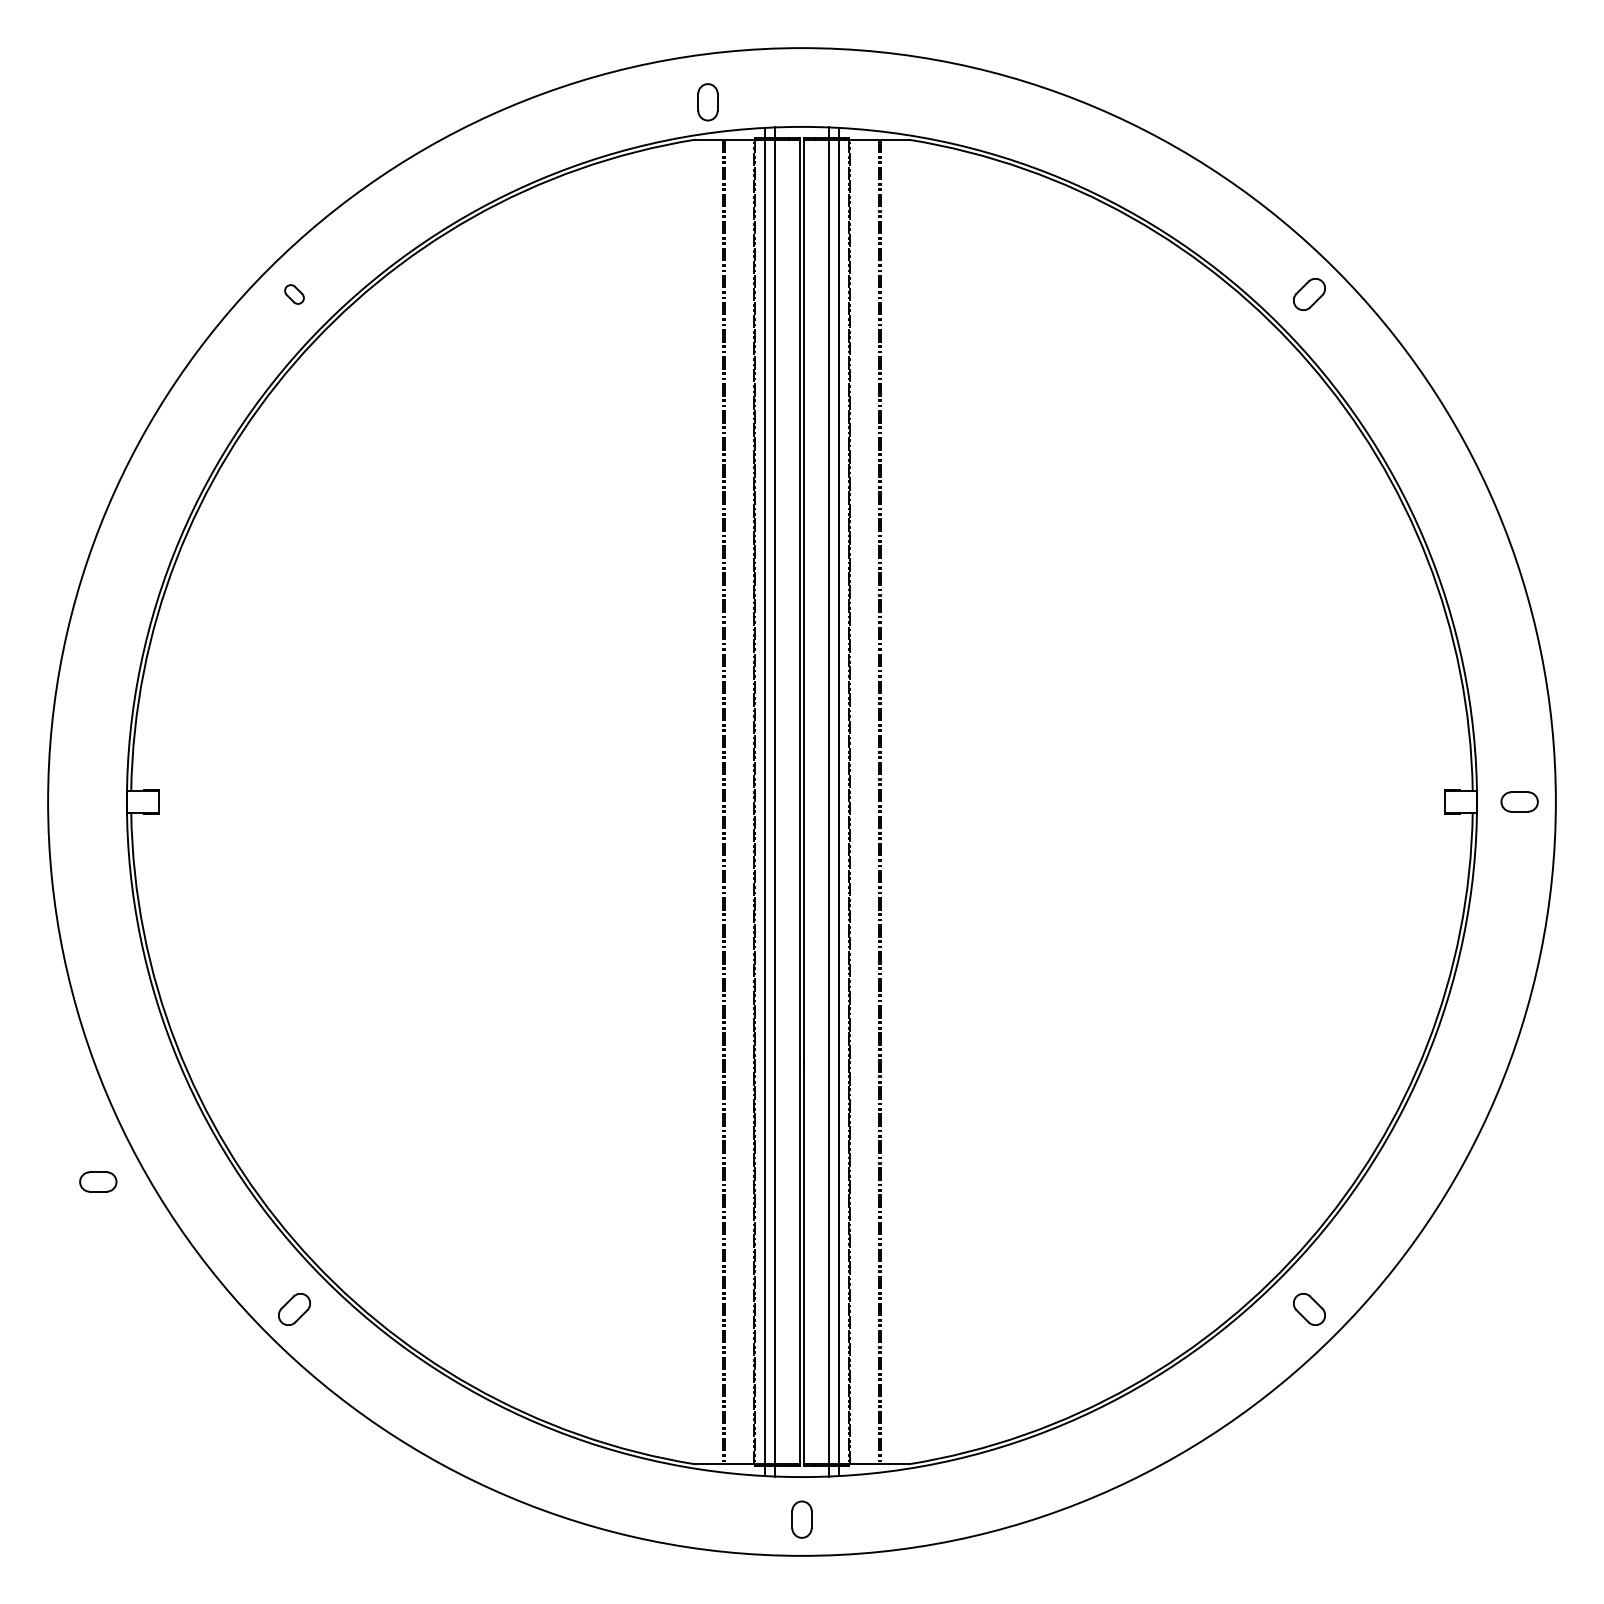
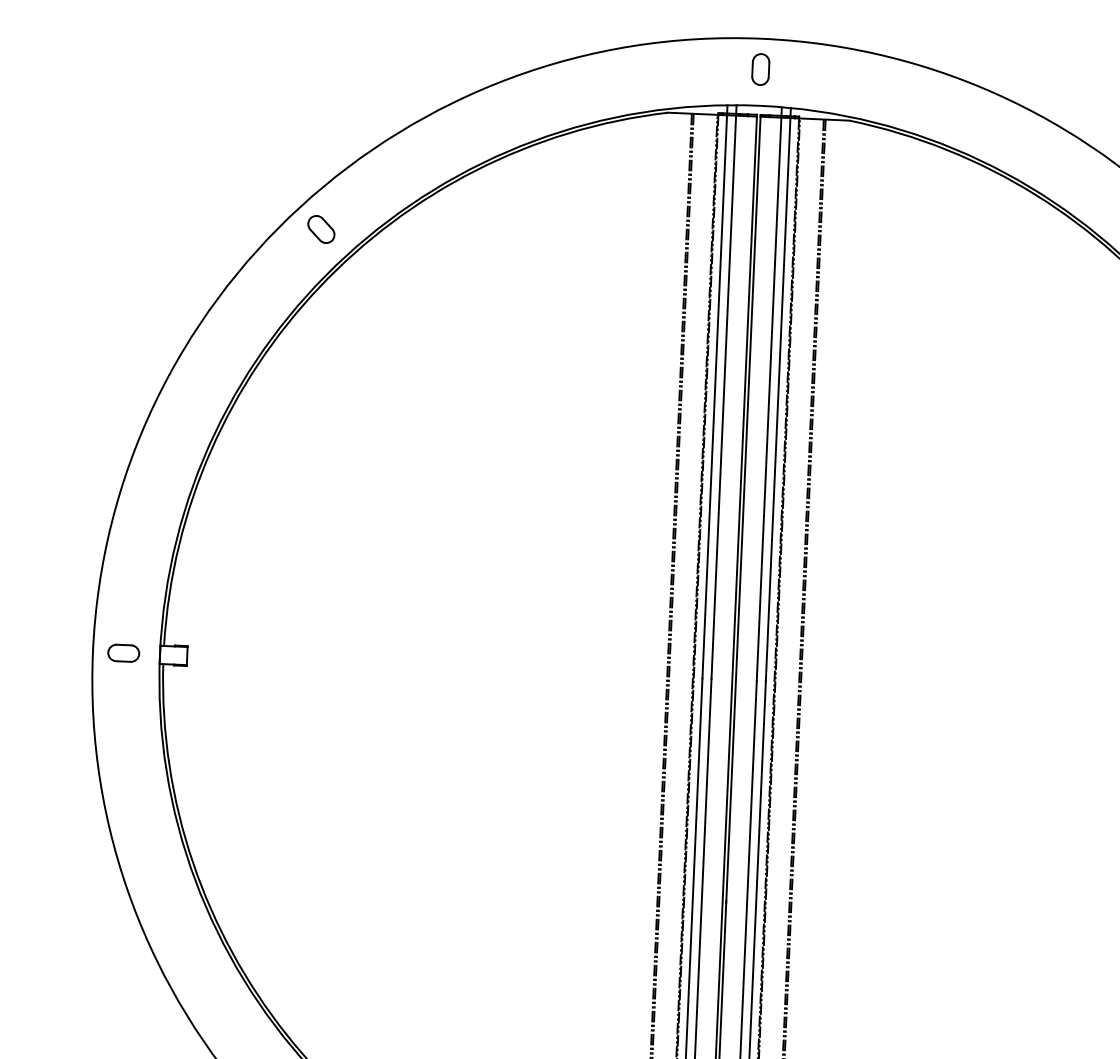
part: (707, 102) -> (760, 69), moved
part: (294, 294) -> (321, 229), size x1.67
part: (98, 1181) -> (123, 652), moved

